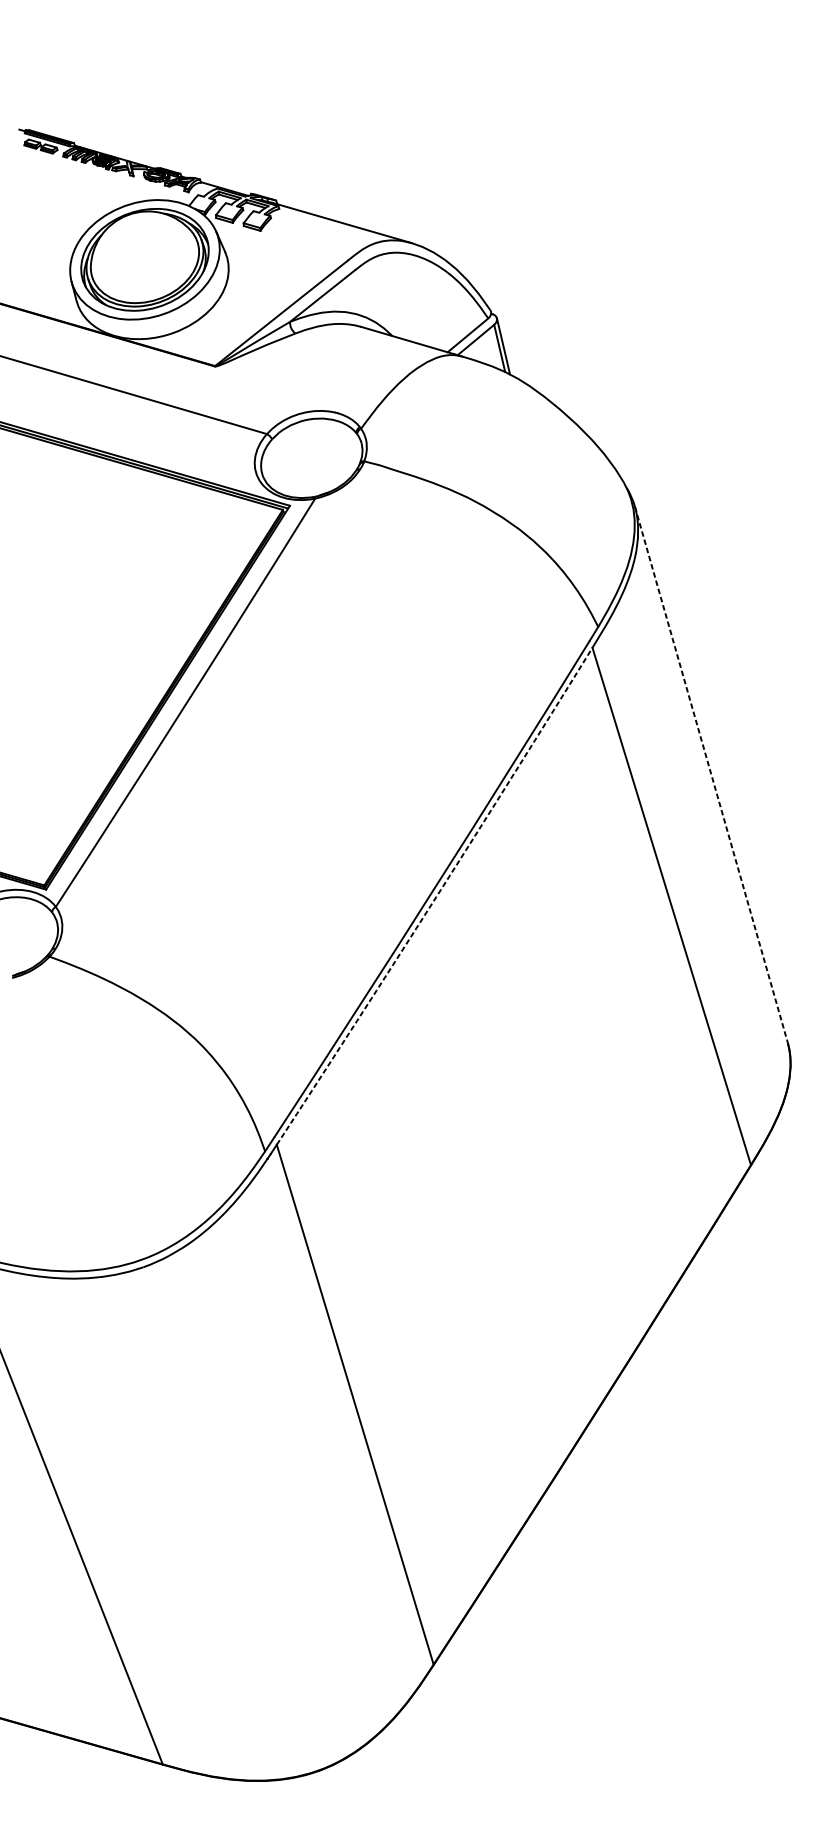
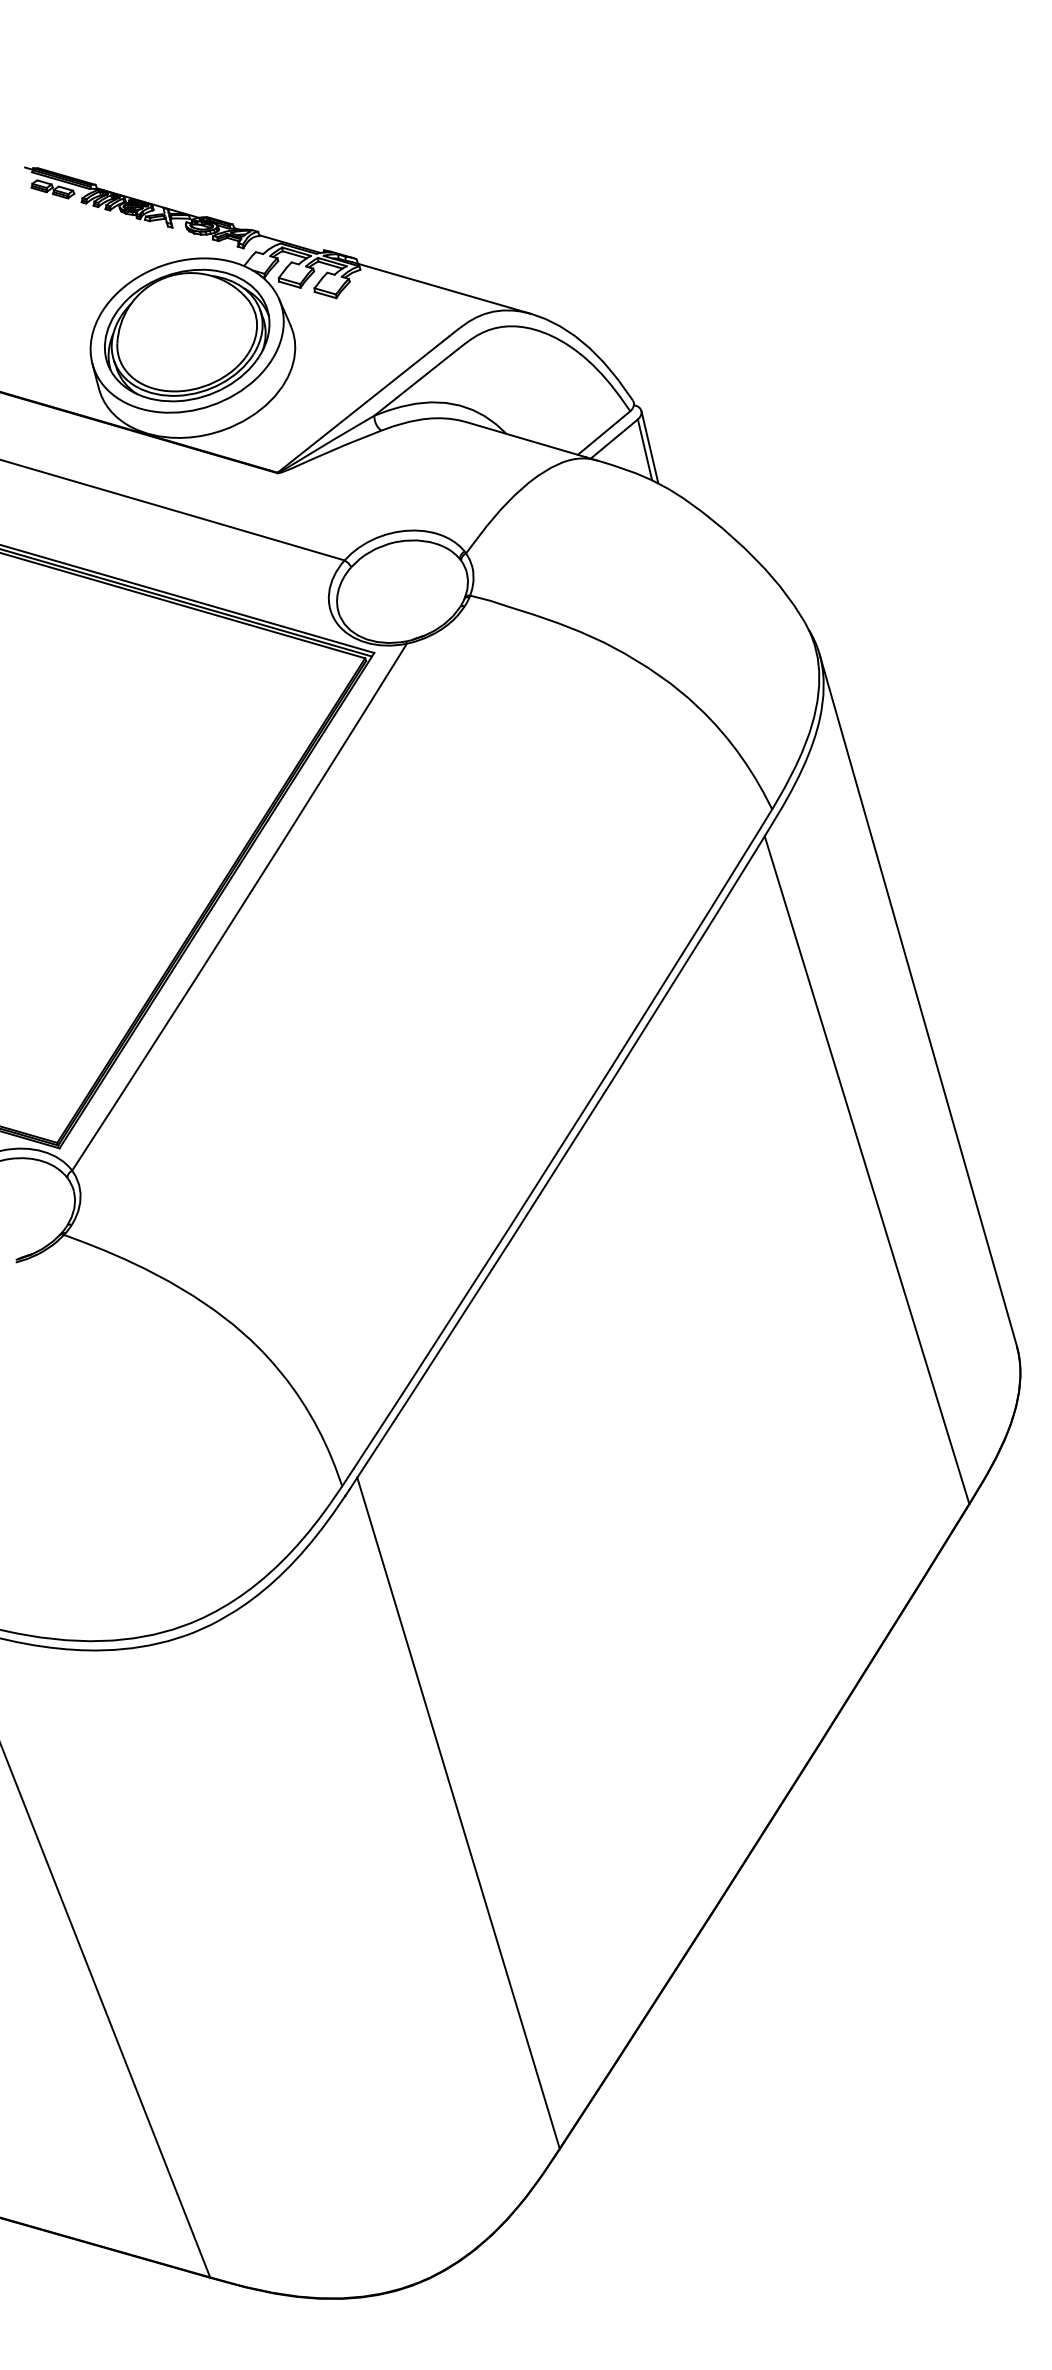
line: (711, 775) -> (918, 1000), dashed -> solid
arc: (436, 897) -> (563, 1158), dashed -> solid

